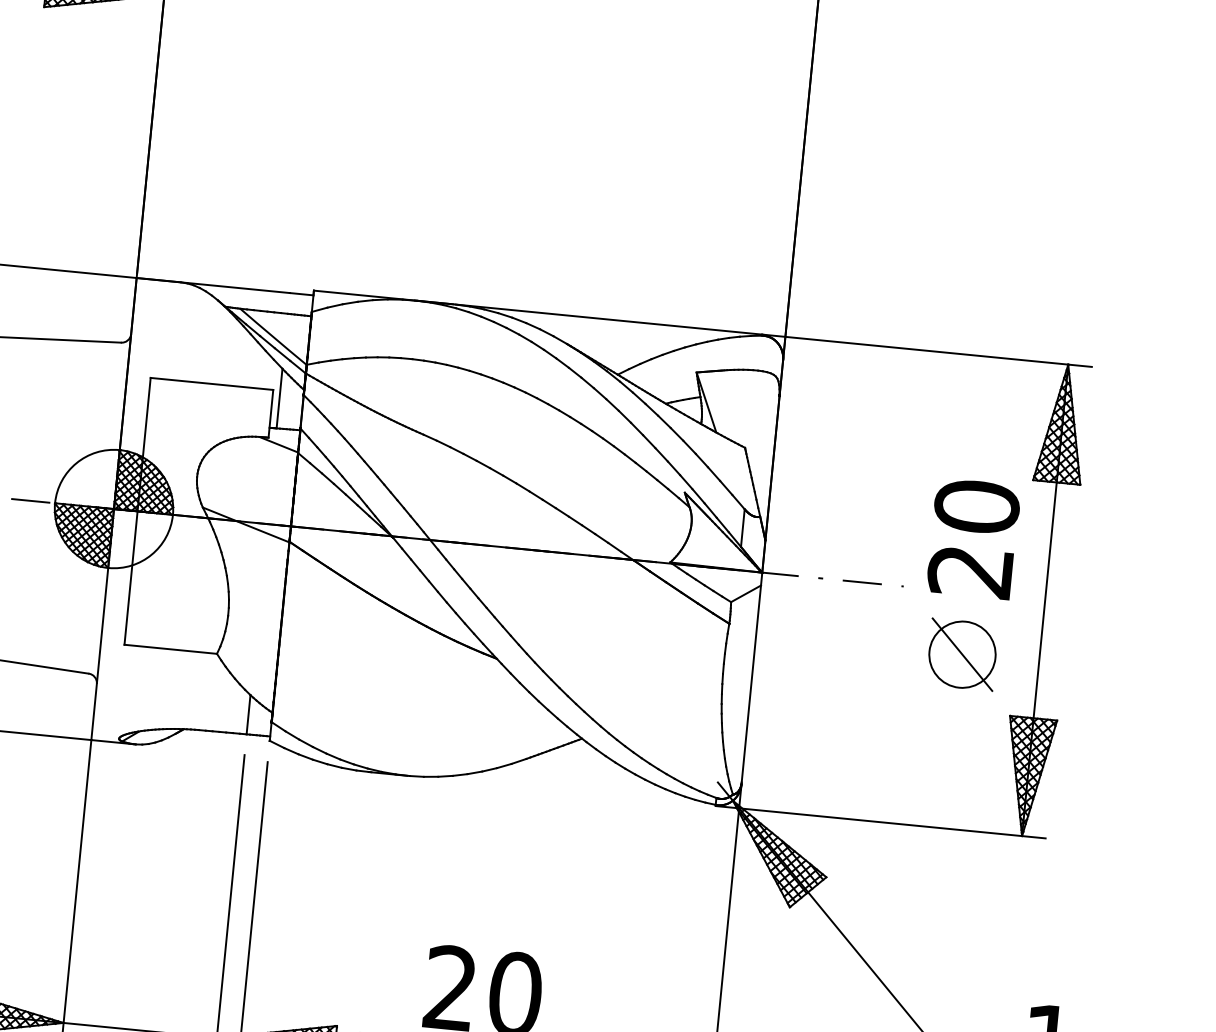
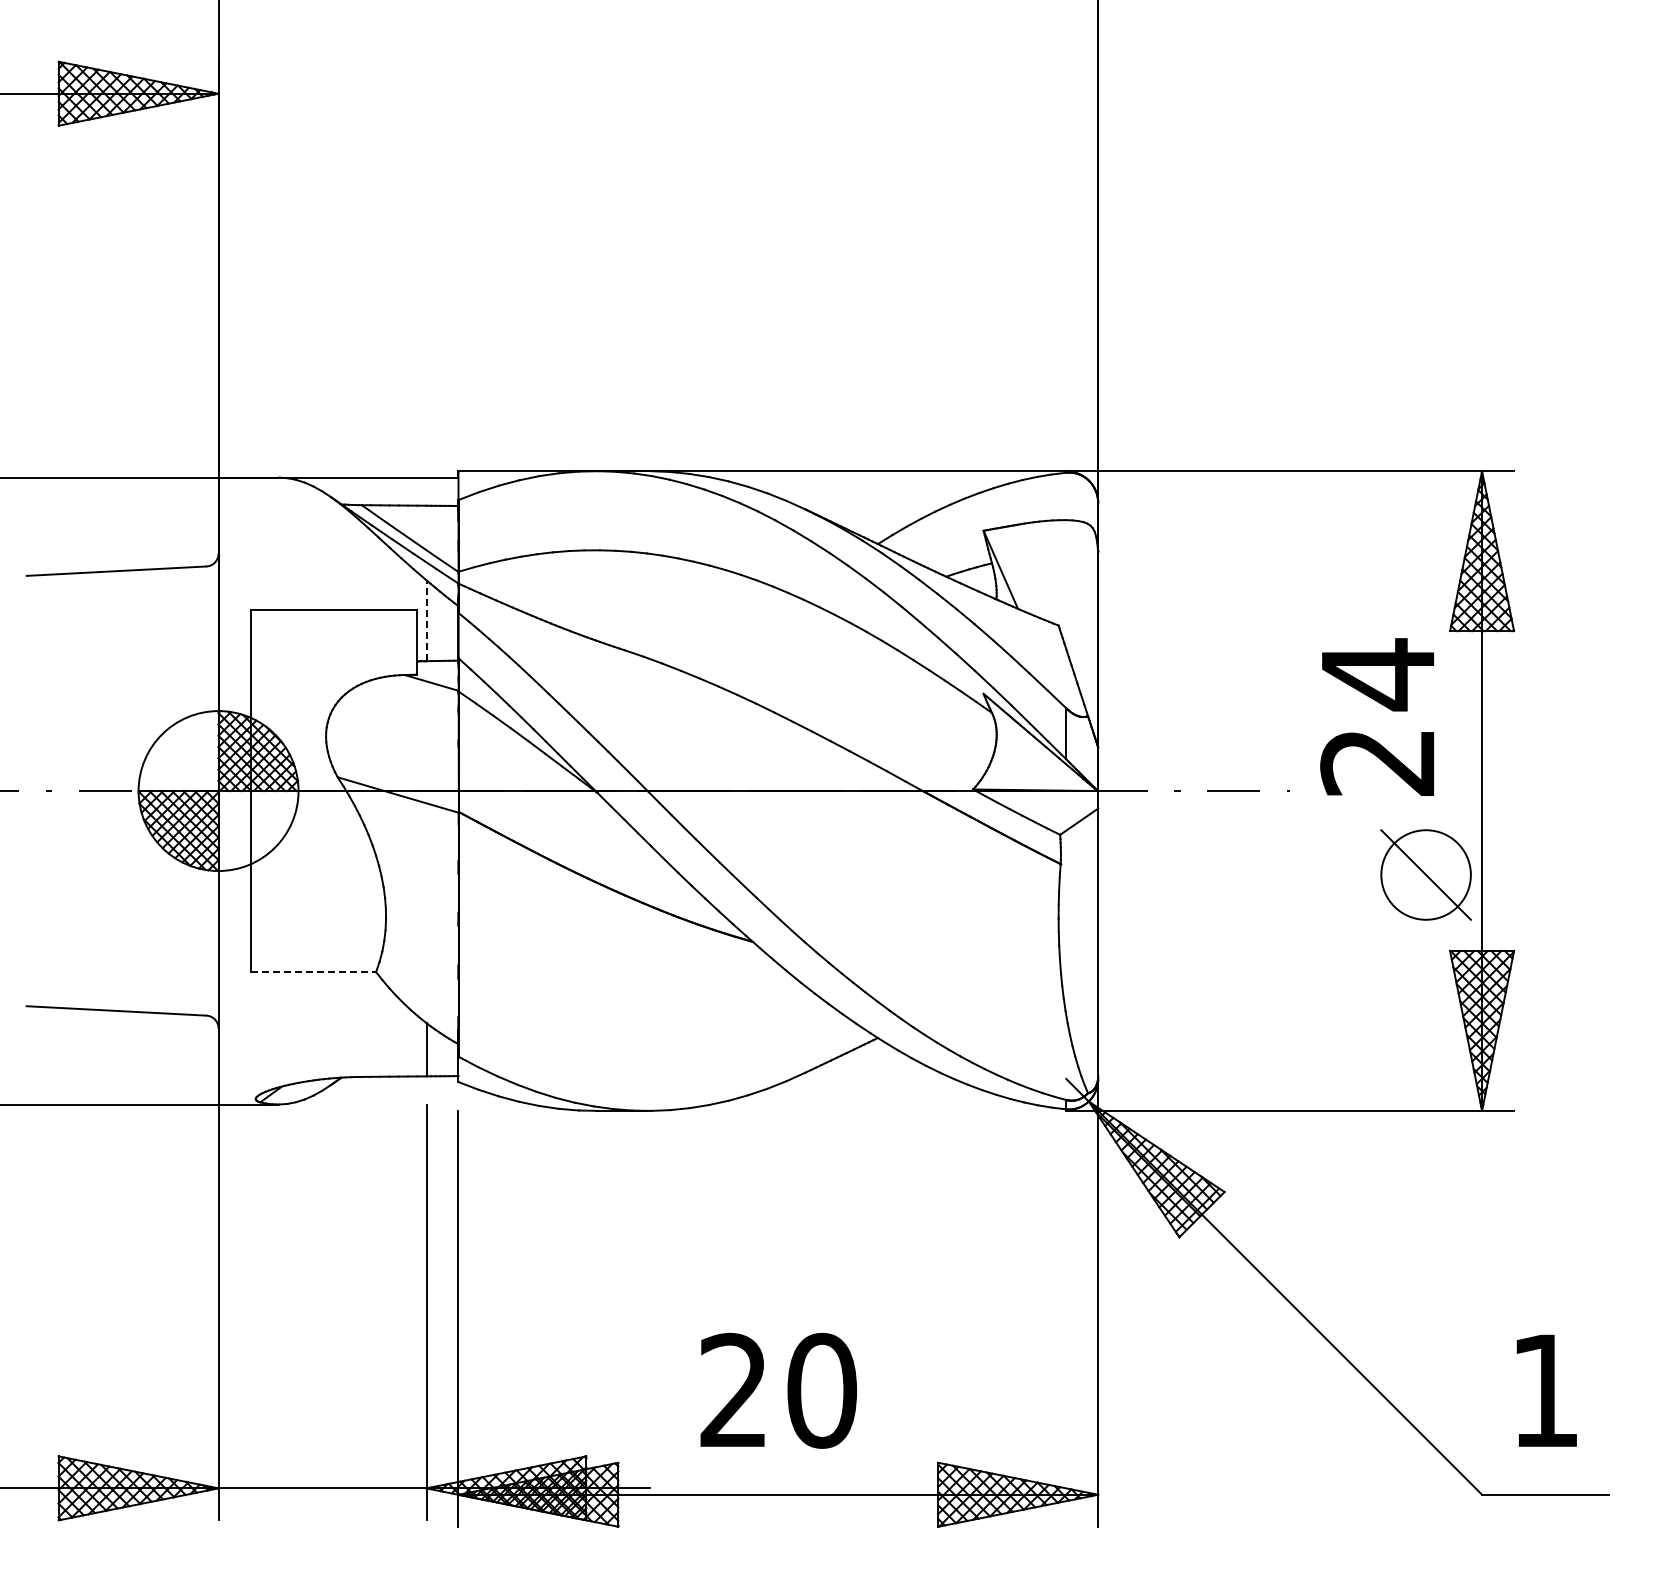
line: (279, 398) -> (426, 620), solid -> dashed
text: (977, 506) -> (1378, 674), 20 -> 24
line: (170, 649) -> (313, 972), solid -> dashed
part: (962, 654) -> (1425, 874), moved

